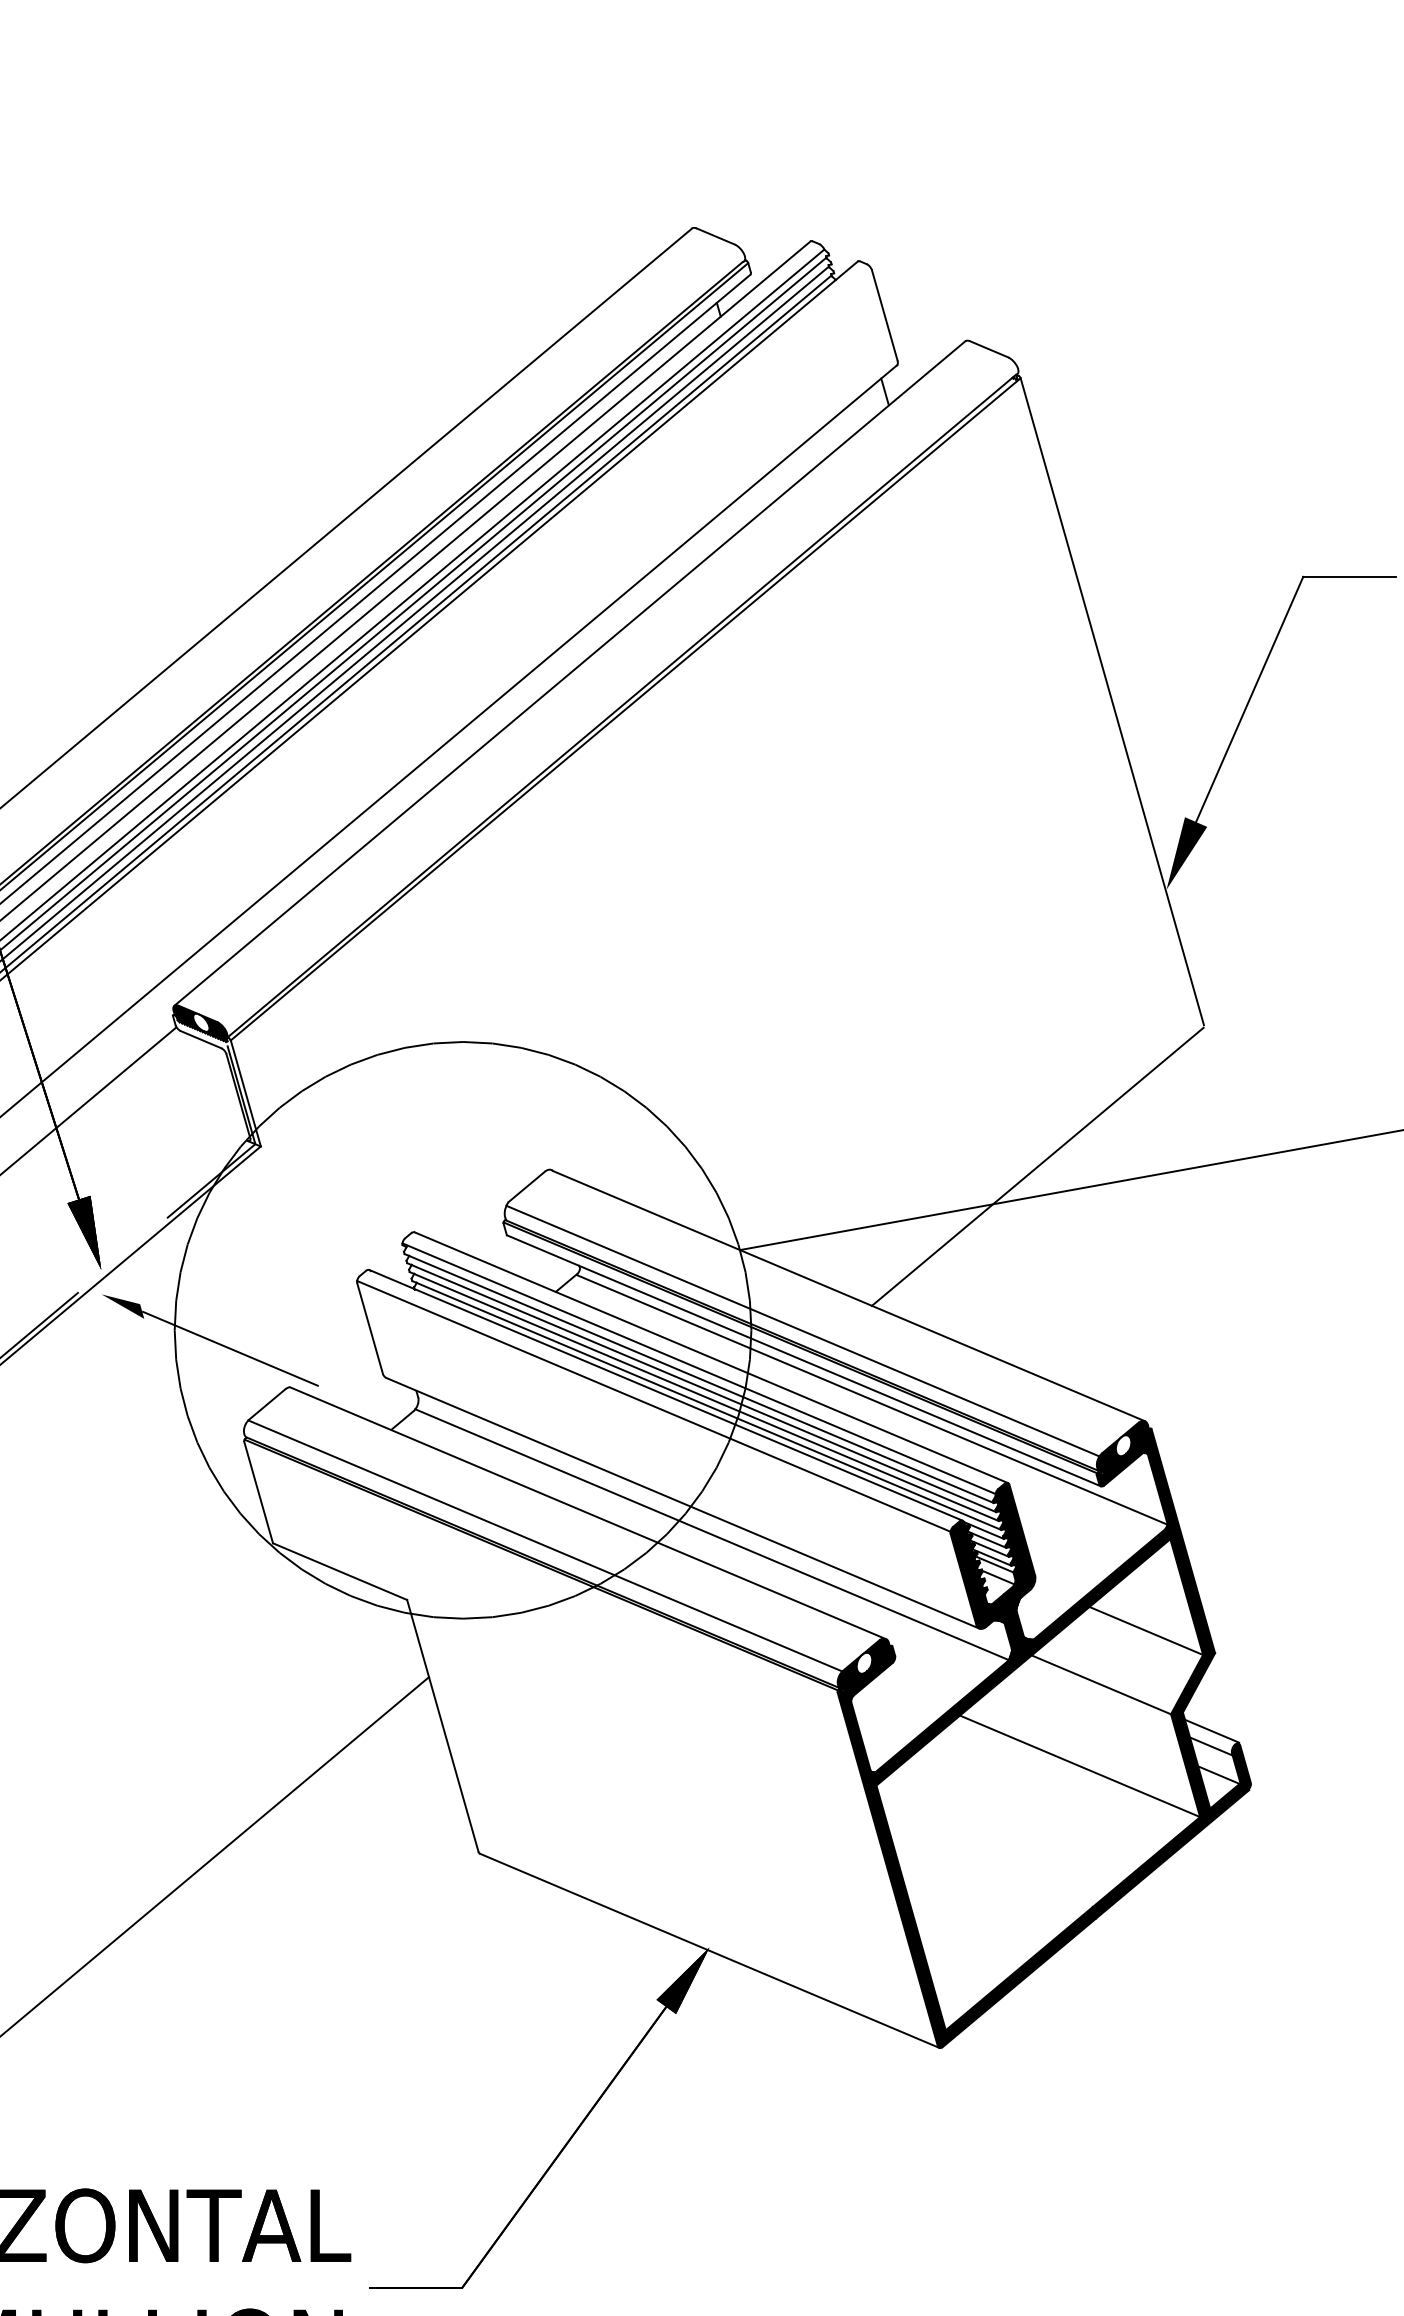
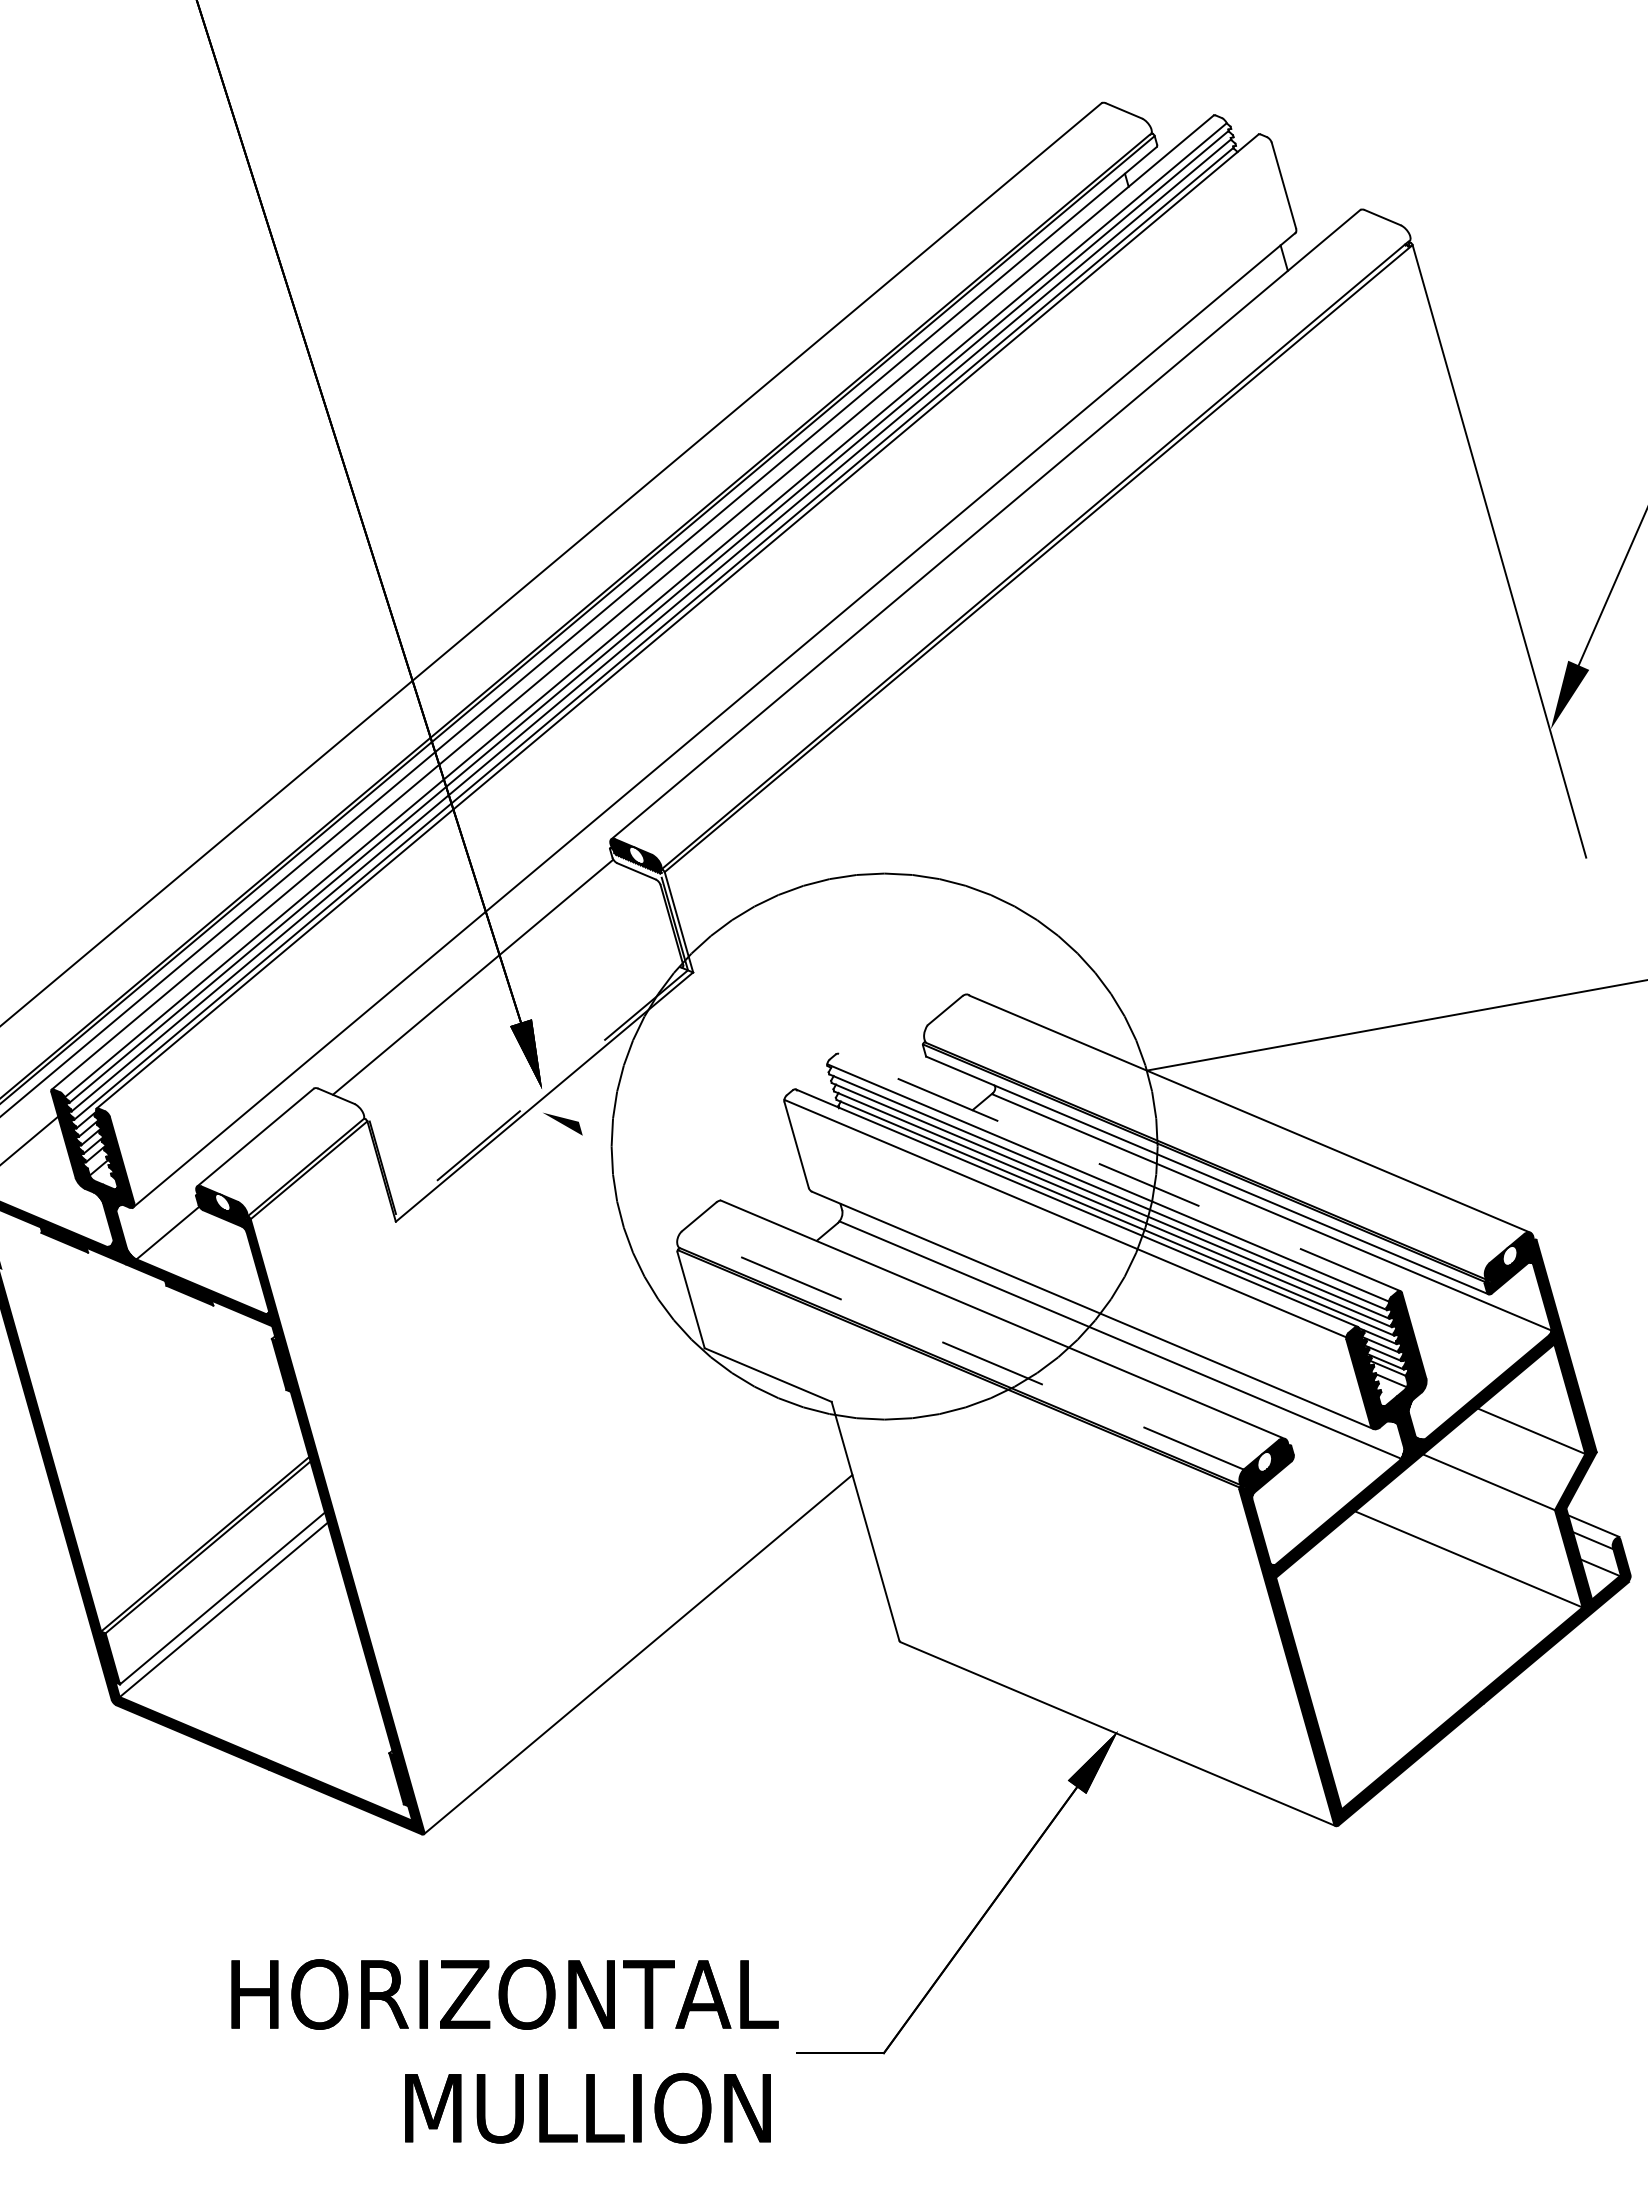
line: (1037, 1166) -> (1428, 991), removed
line: (802, 1330) -> (1206, 1146), removed
line: (230, 1349) -> (664, 1164), removed
line: (711, 1357) -> (1119, 1172), solid -> dashed
line: (545, 1545) -> (962, 1350), solid -> dashed

